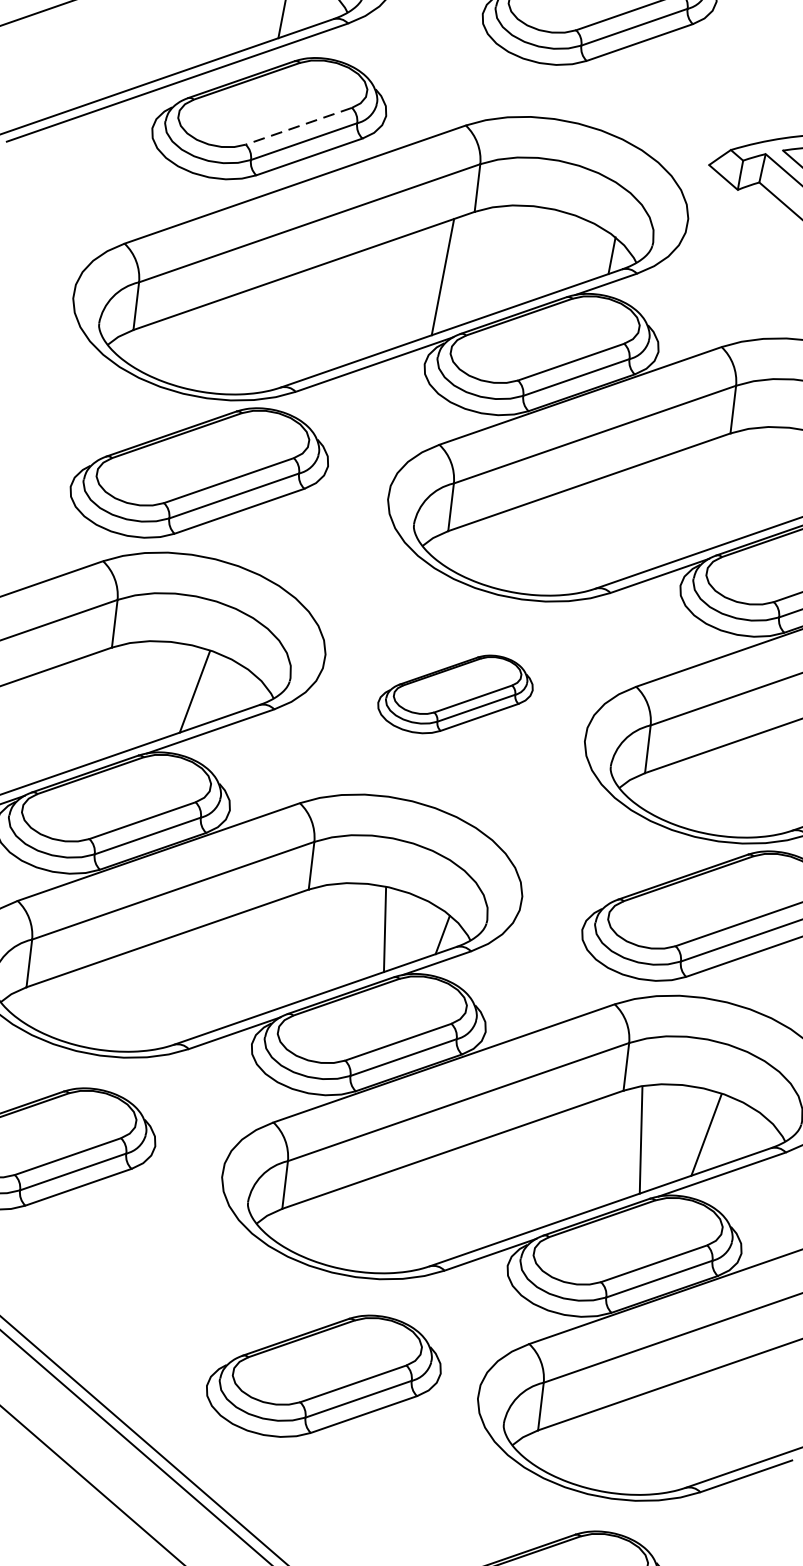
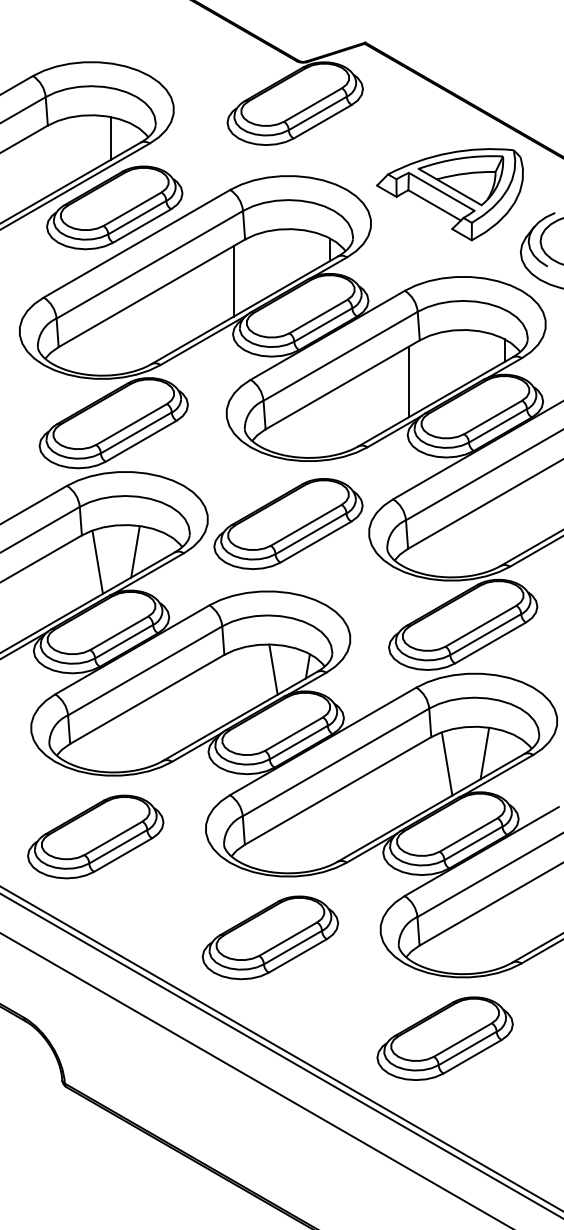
line: (298, 126) -> (132, 209), dashed -> solid
line: (698, 497) -> (408, 381), added
part: (456, 693) -> (288, 523), size x1.67
line: (129, 697) -> (97, 562), added
part: (324, 1375) -> (270, 937), moved

